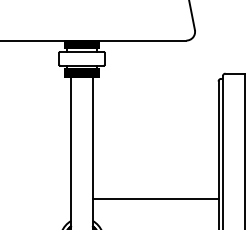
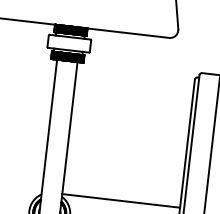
line: (155, 199) -> (120, 201), moved

